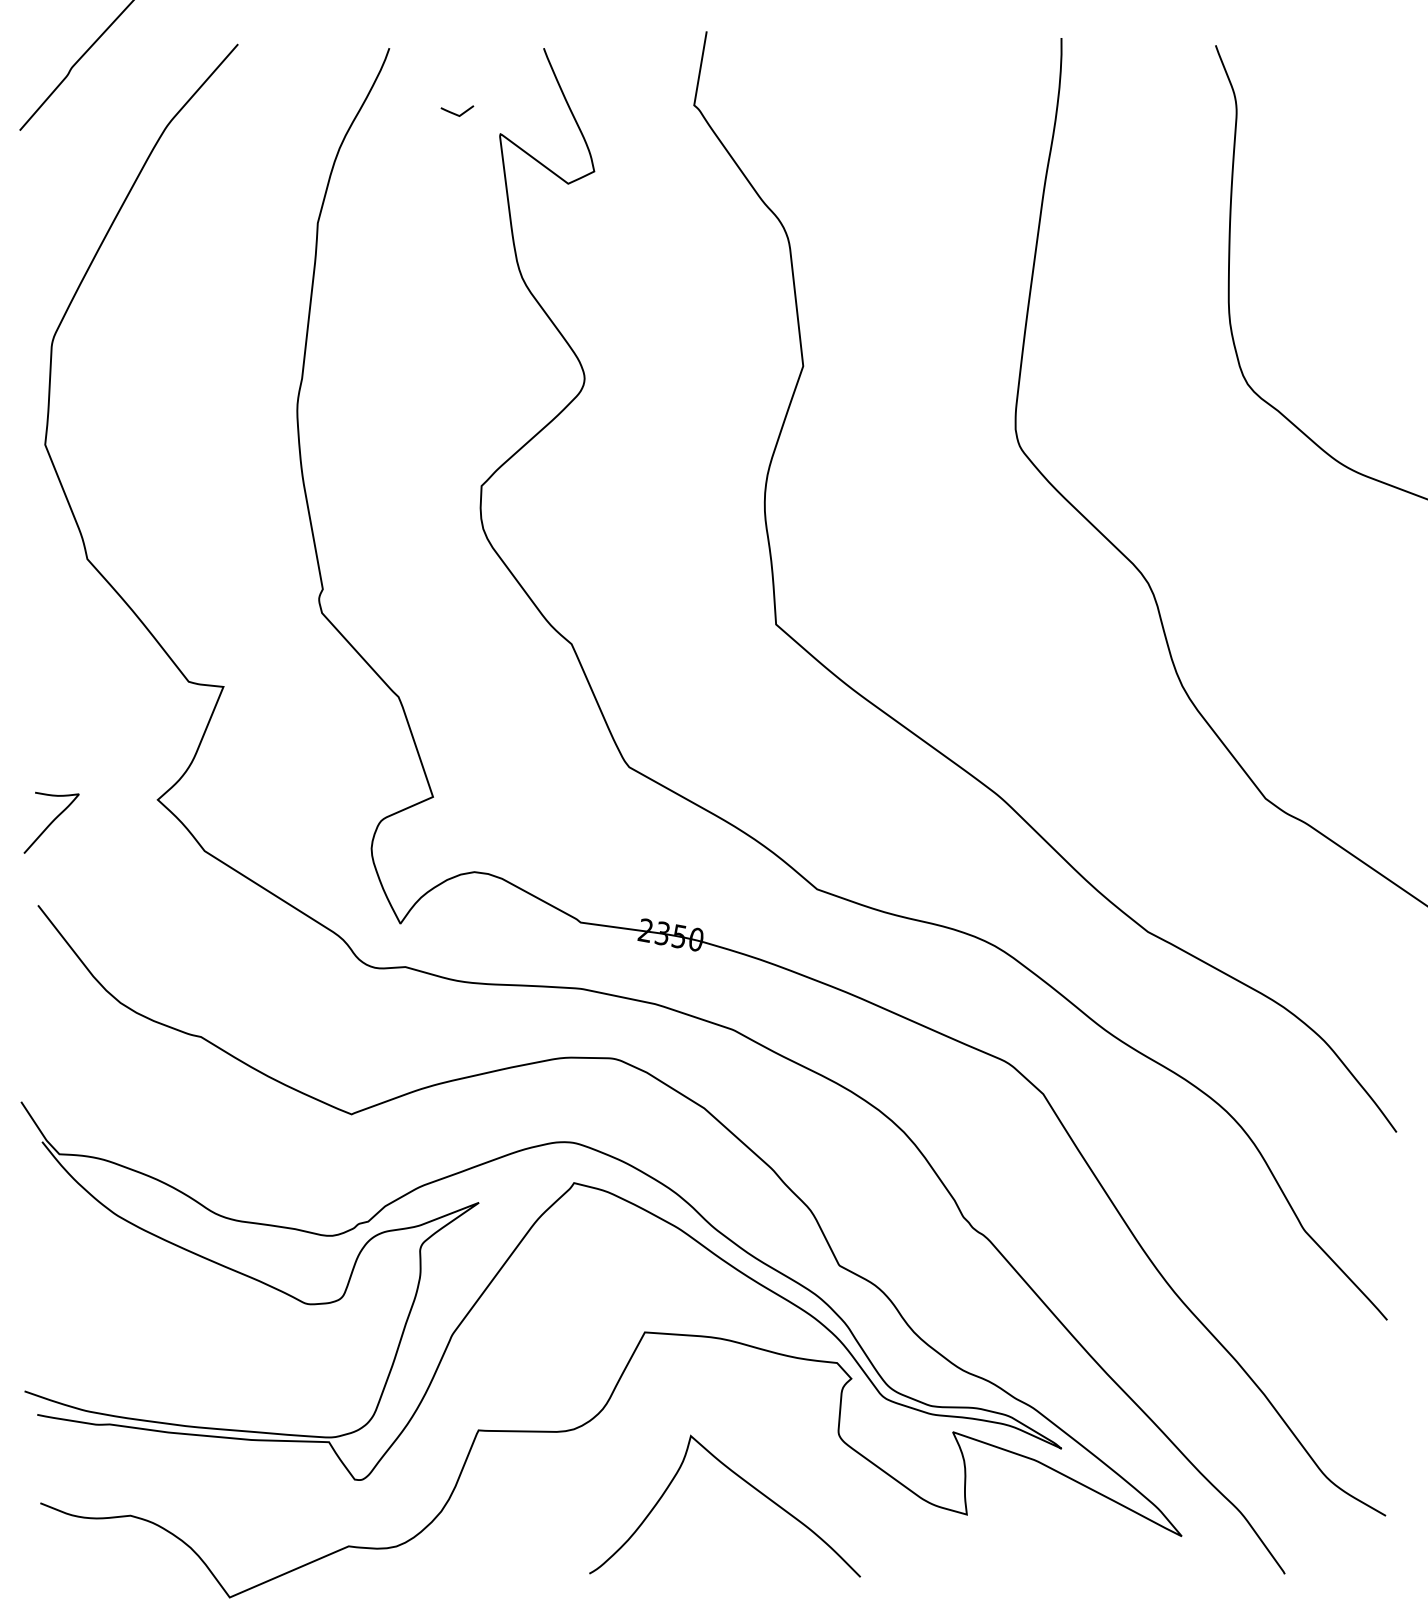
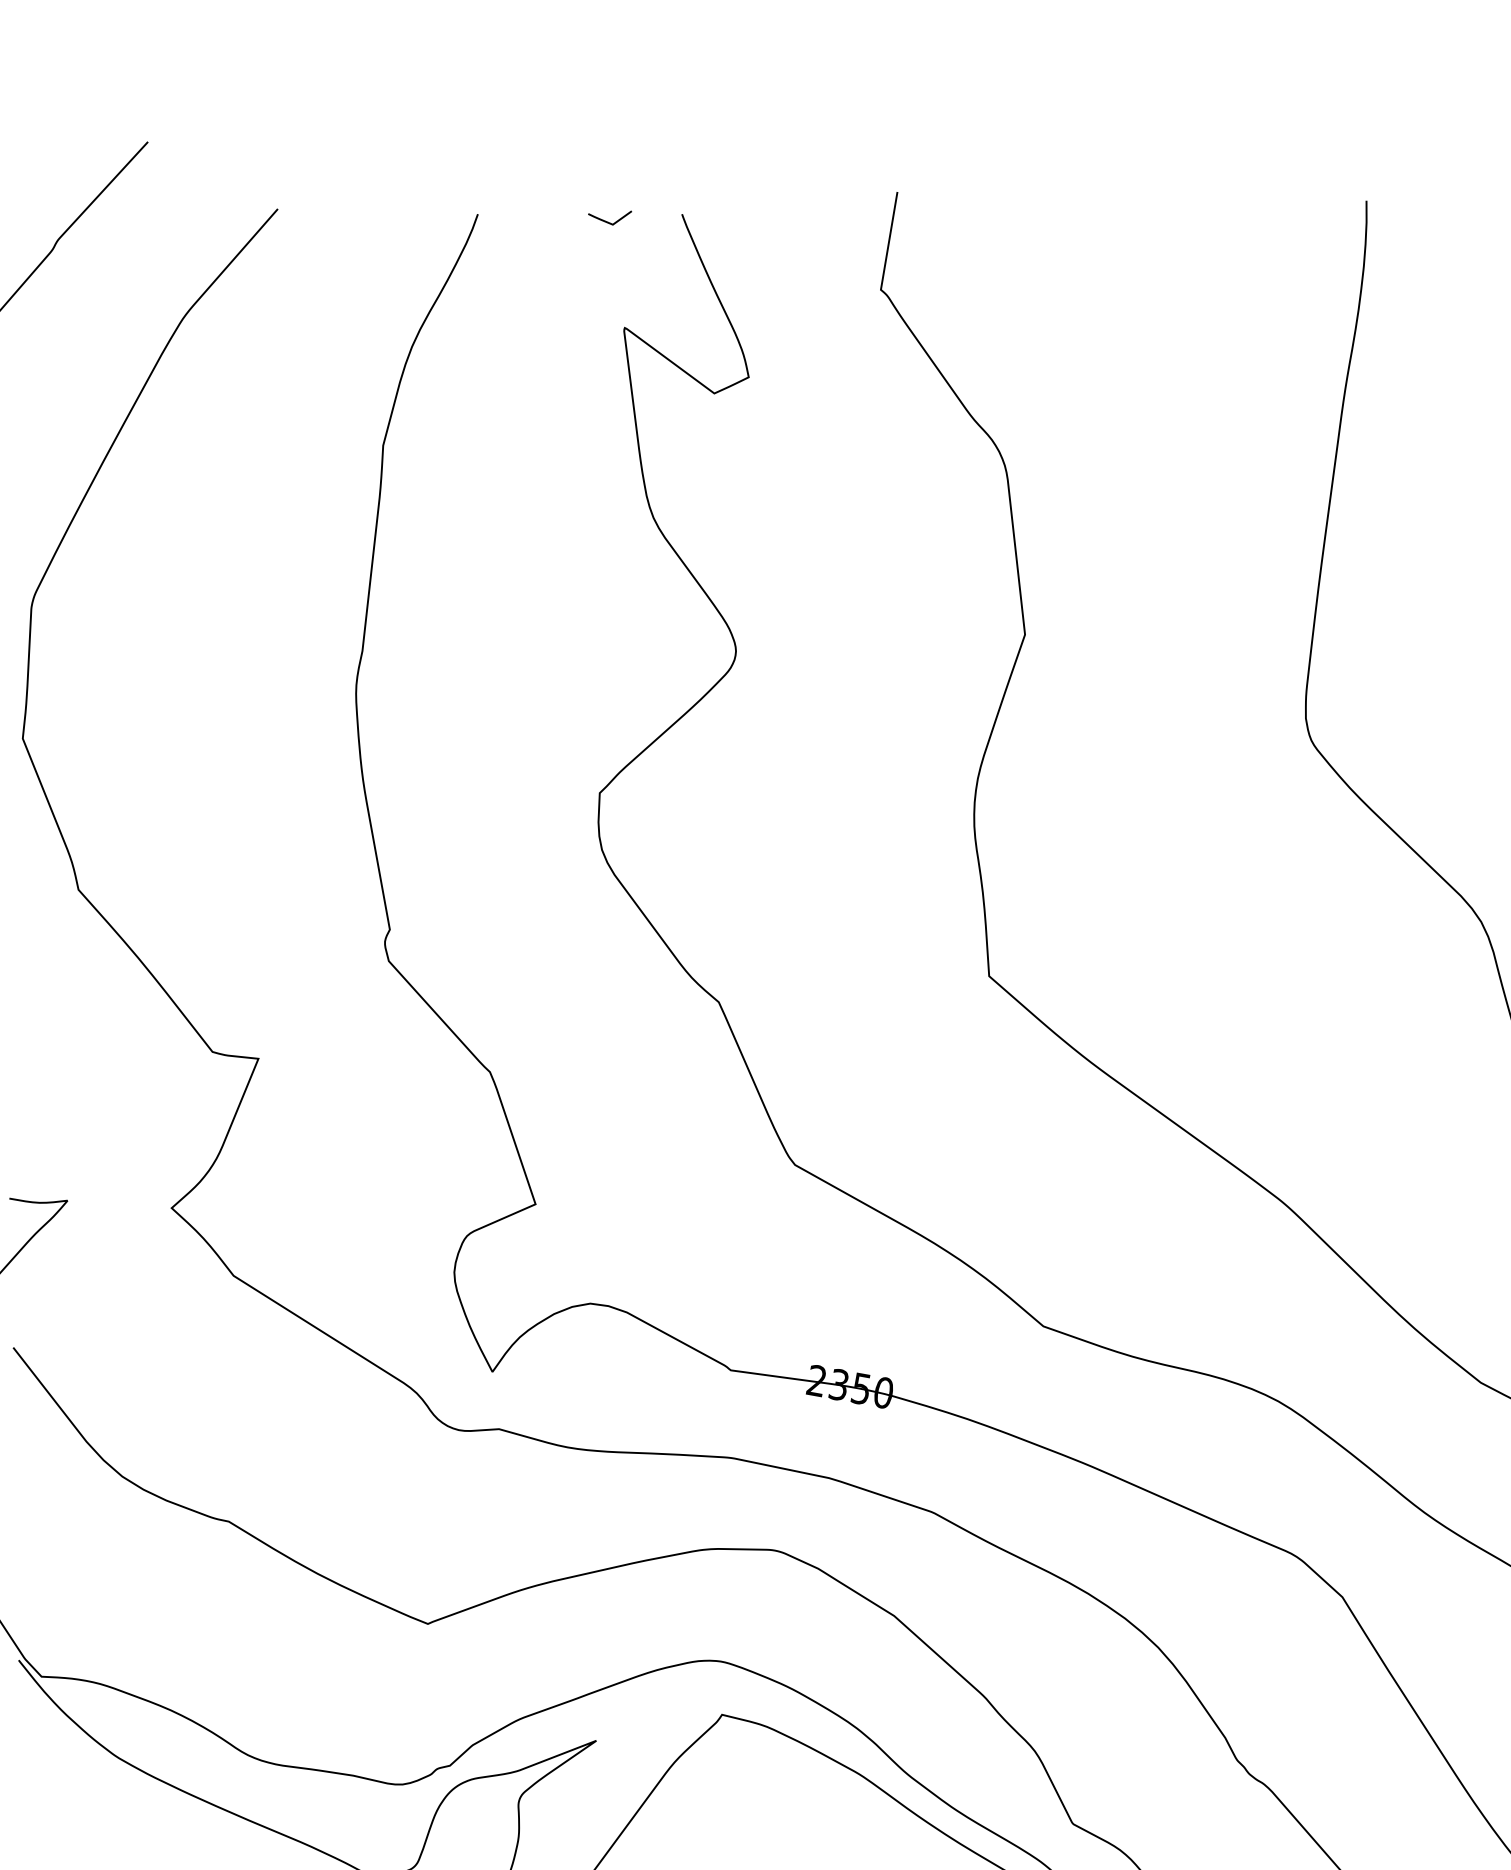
line: (456, 113) -> (608, 221), moved

